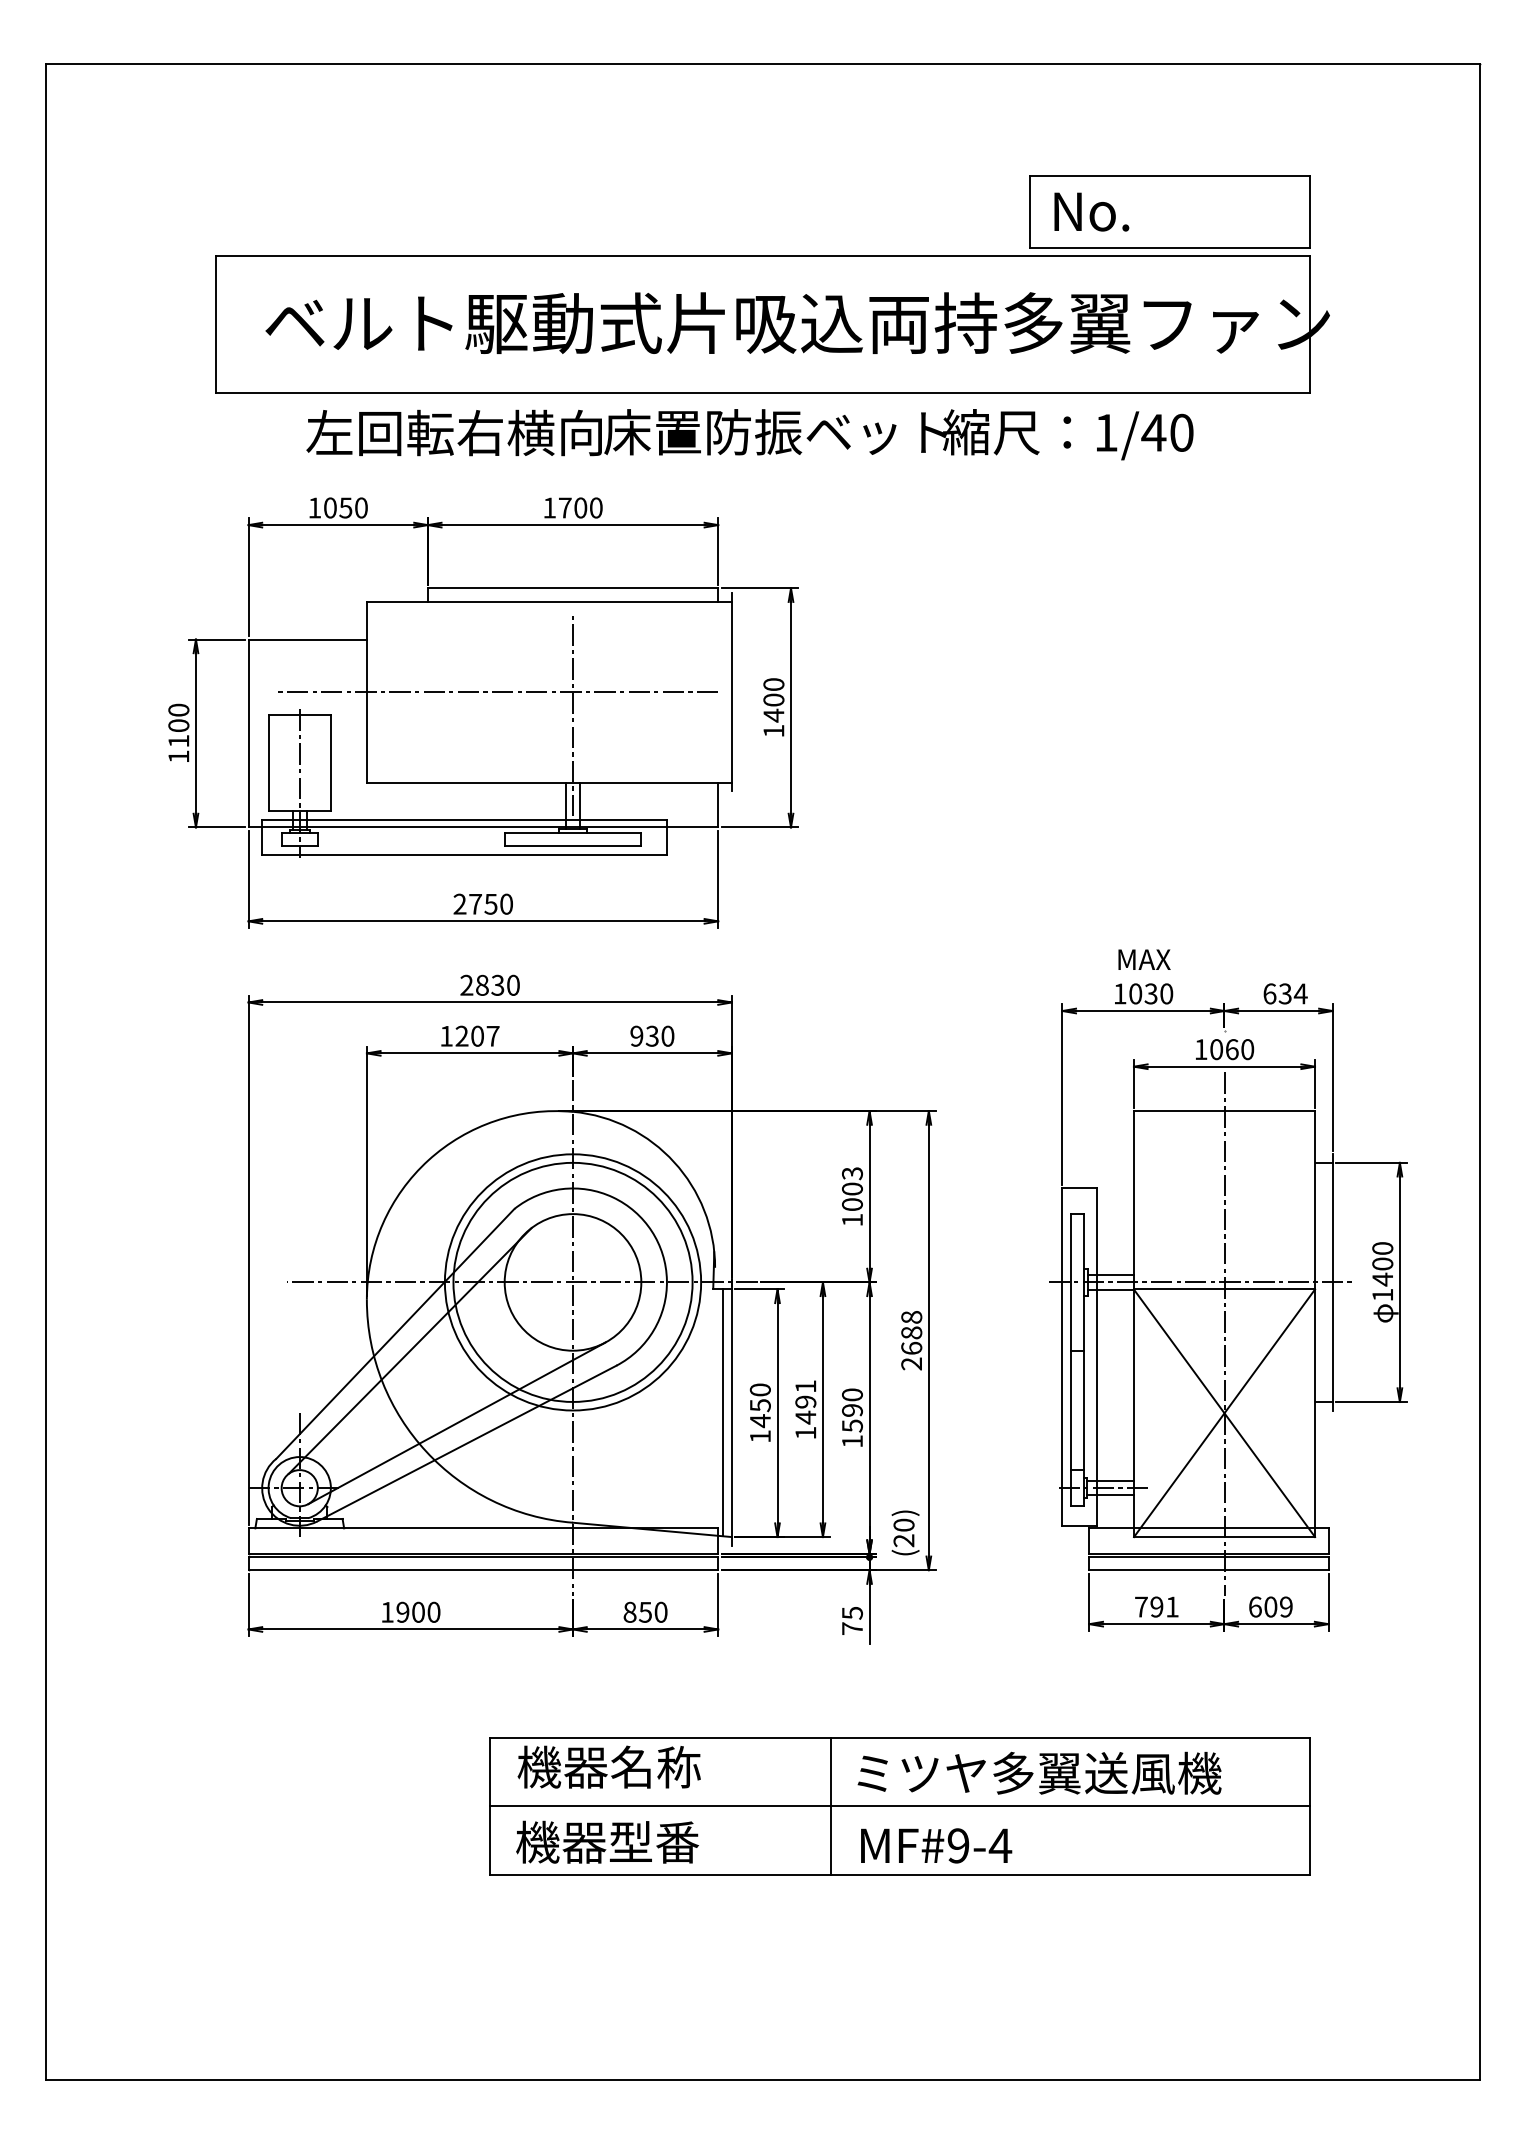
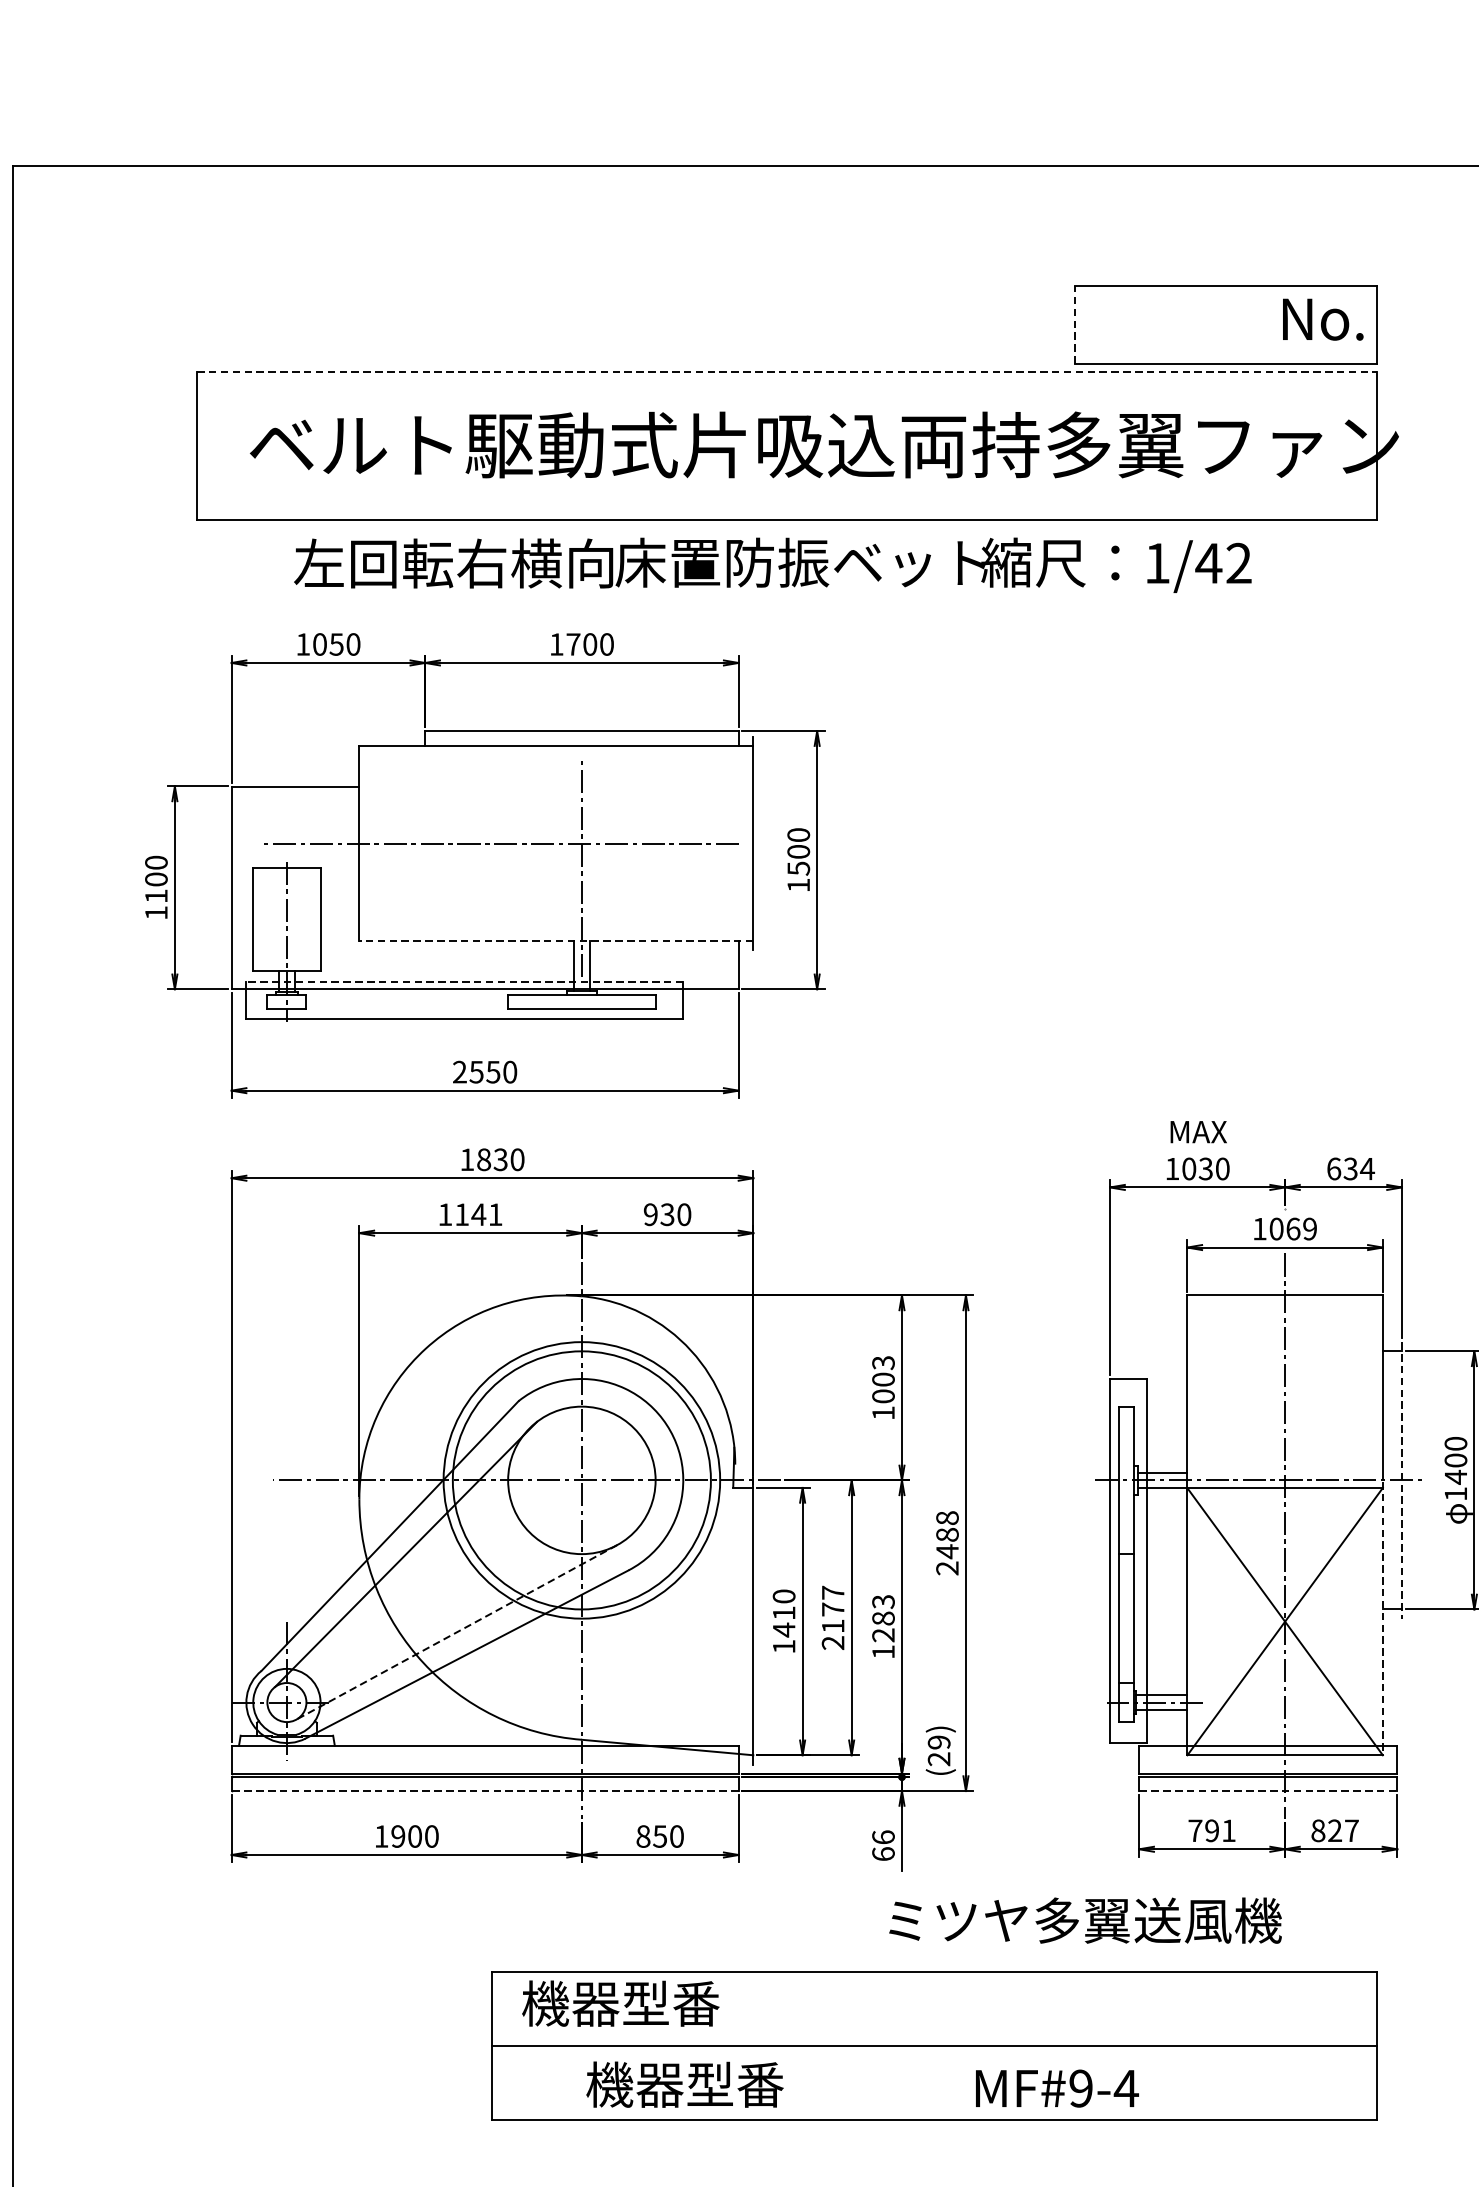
line: (1029, 211) -> (1074, 324), solid -> dashed
text: (1091, 211) -> (1322, 319), moved
line: (763, 256) -> (787, 373), solid -> dashed
text: (1181, 432) -> (1238, 562), 1/40 -> 1/42
text: (773, 715) -> (798, 868), 1400 -> 1500
line: (548, 782) -> (555, 940), solid -> dashed
line: (464, 820) -> (464, 981), solid -> dashed
text: (475, 904) -> (476, 1072), 2750 -> 2550
text: (466, 984) -> (466, 1158), 2830 -> 1830
text: (477, 1035) -> (478, 1213), 1207 -> 1141
text: (1247, 1049) -> (1309, 1228), 1060 -> 1069
line: (1332, 1282) -> (1401, 1480), solid -> dashed
text: (911, 1348) -> (947, 1551), 2688 -> 2488
text: (760, 1405) -> (784, 1613), 1450 -> 1410
text: (805, 1409) -> (832, 1617), 1491 -> 2177
text: (852, 1410) -> (883, 1618), 1590 -> 1283
line: (1315, 1410) -> (1383, 1618), solid -> dashed
line: (723, 1412) -> (744, 1620), removed
line: (456, 1423) -> (456, 1632), solid -> dashed
text: (903, 1524) -> (938, 1741), (20) -> (29)
line: (483, 1570) -> (485, 1791), solid -> dashed
line: (1209, 1570) -> (1268, 1791), solid -> dashed
text: (1270, 1606) -> (1334, 1830), 609 -> 827
text: (852, 1620) -> (883, 1845), 75 -> 66
text: (655, 1766) -> (670, 2002), 機器名称 -> 機器型番
text: (1039, 1772) -> (1085, 1919), moved
line: (831, 1806) -> (860, 2046), removed
text: (607, 1841) -> (684, 2083), moved
text: (936, 1845) -> (1057, 2088), moved

